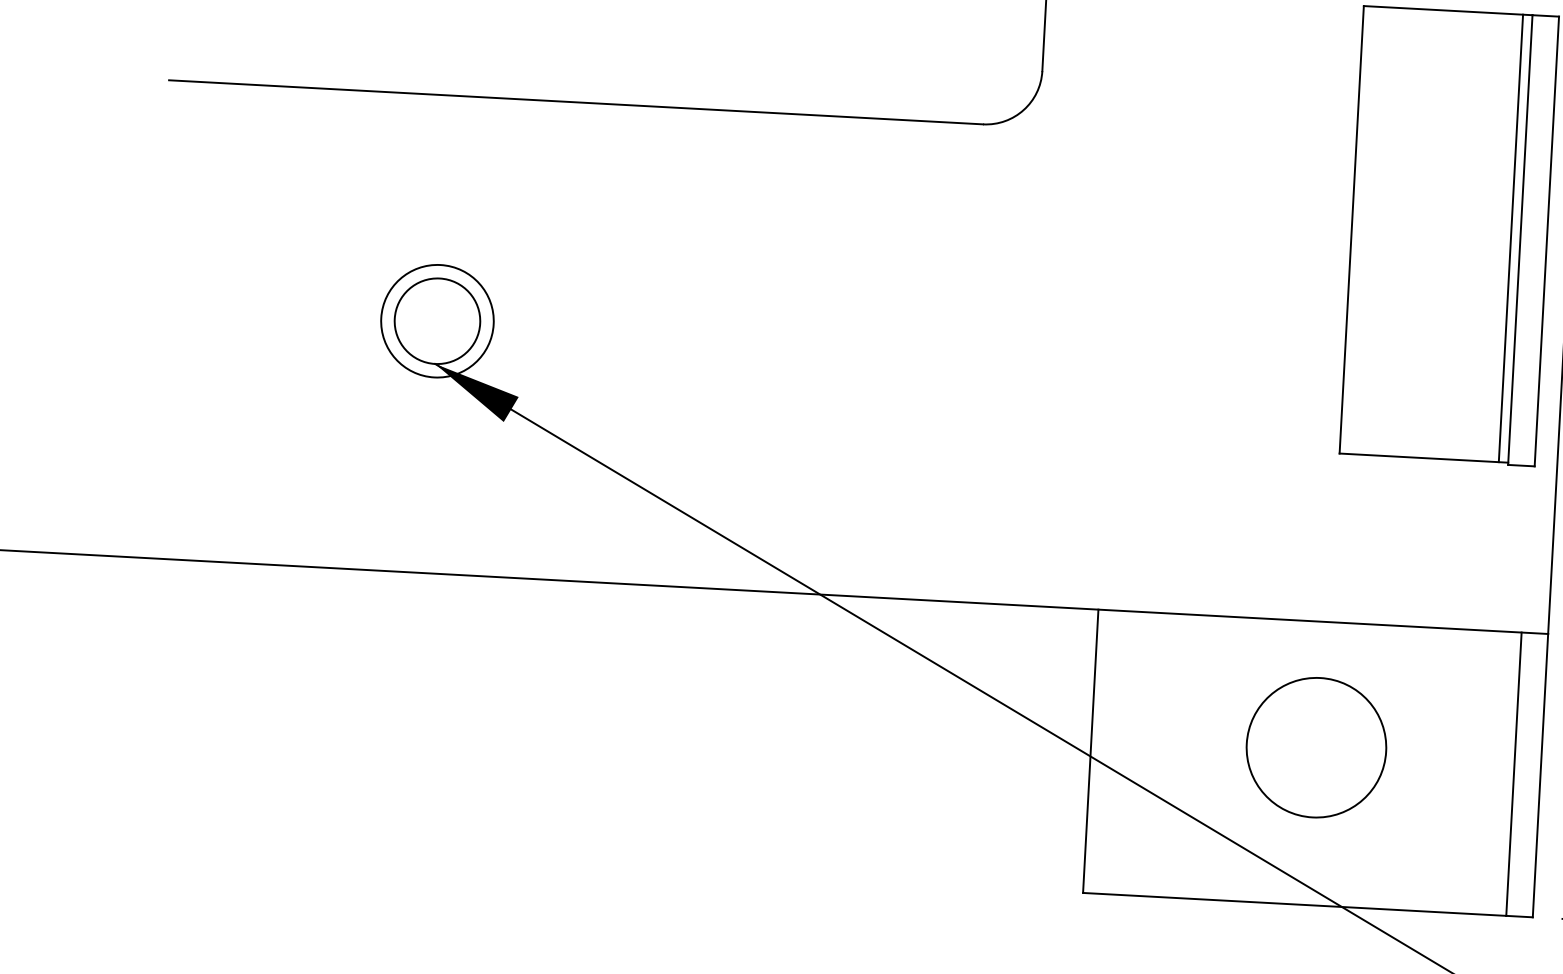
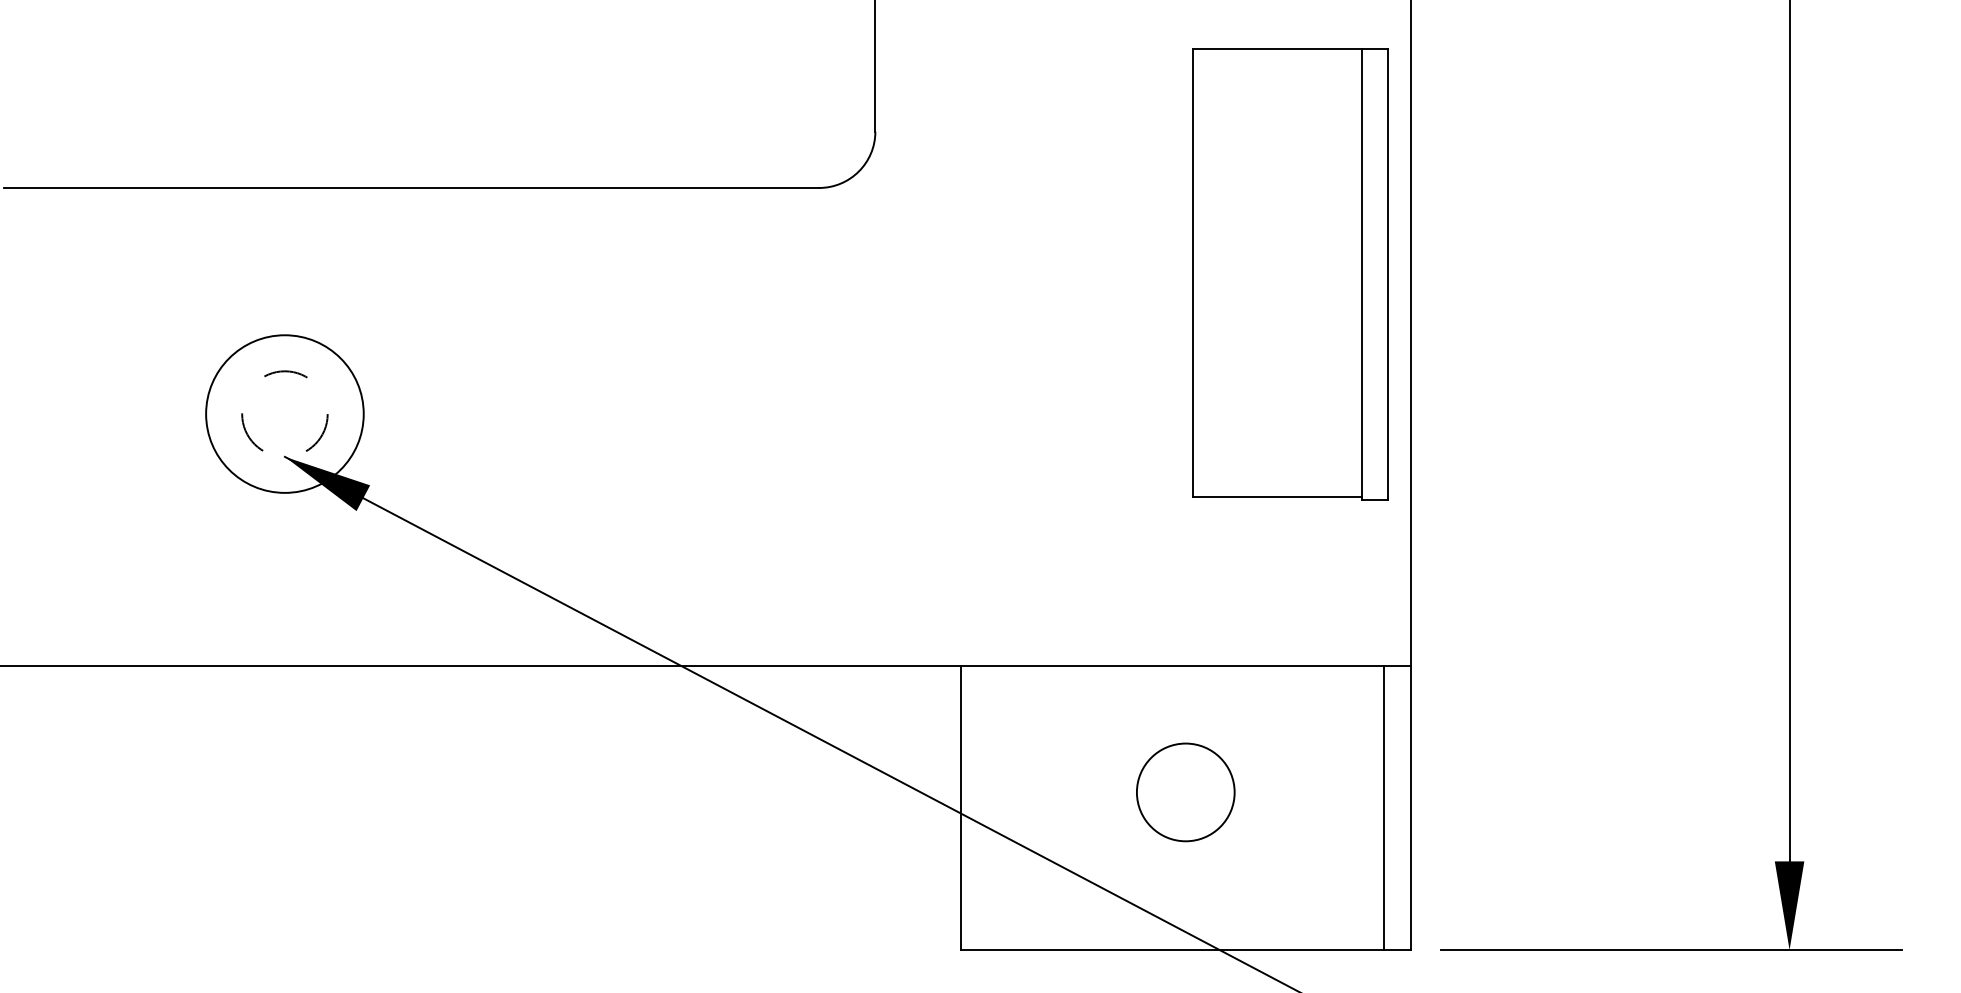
line: (1511, 238) -> (1352, 273), removed
circle: (437, 320) -> (284, 413), size x1.4
circle: (437, 320) -> (284, 413), solid -> dashed
circle: (1316, 747) -> (1185, 792), size x0.7

